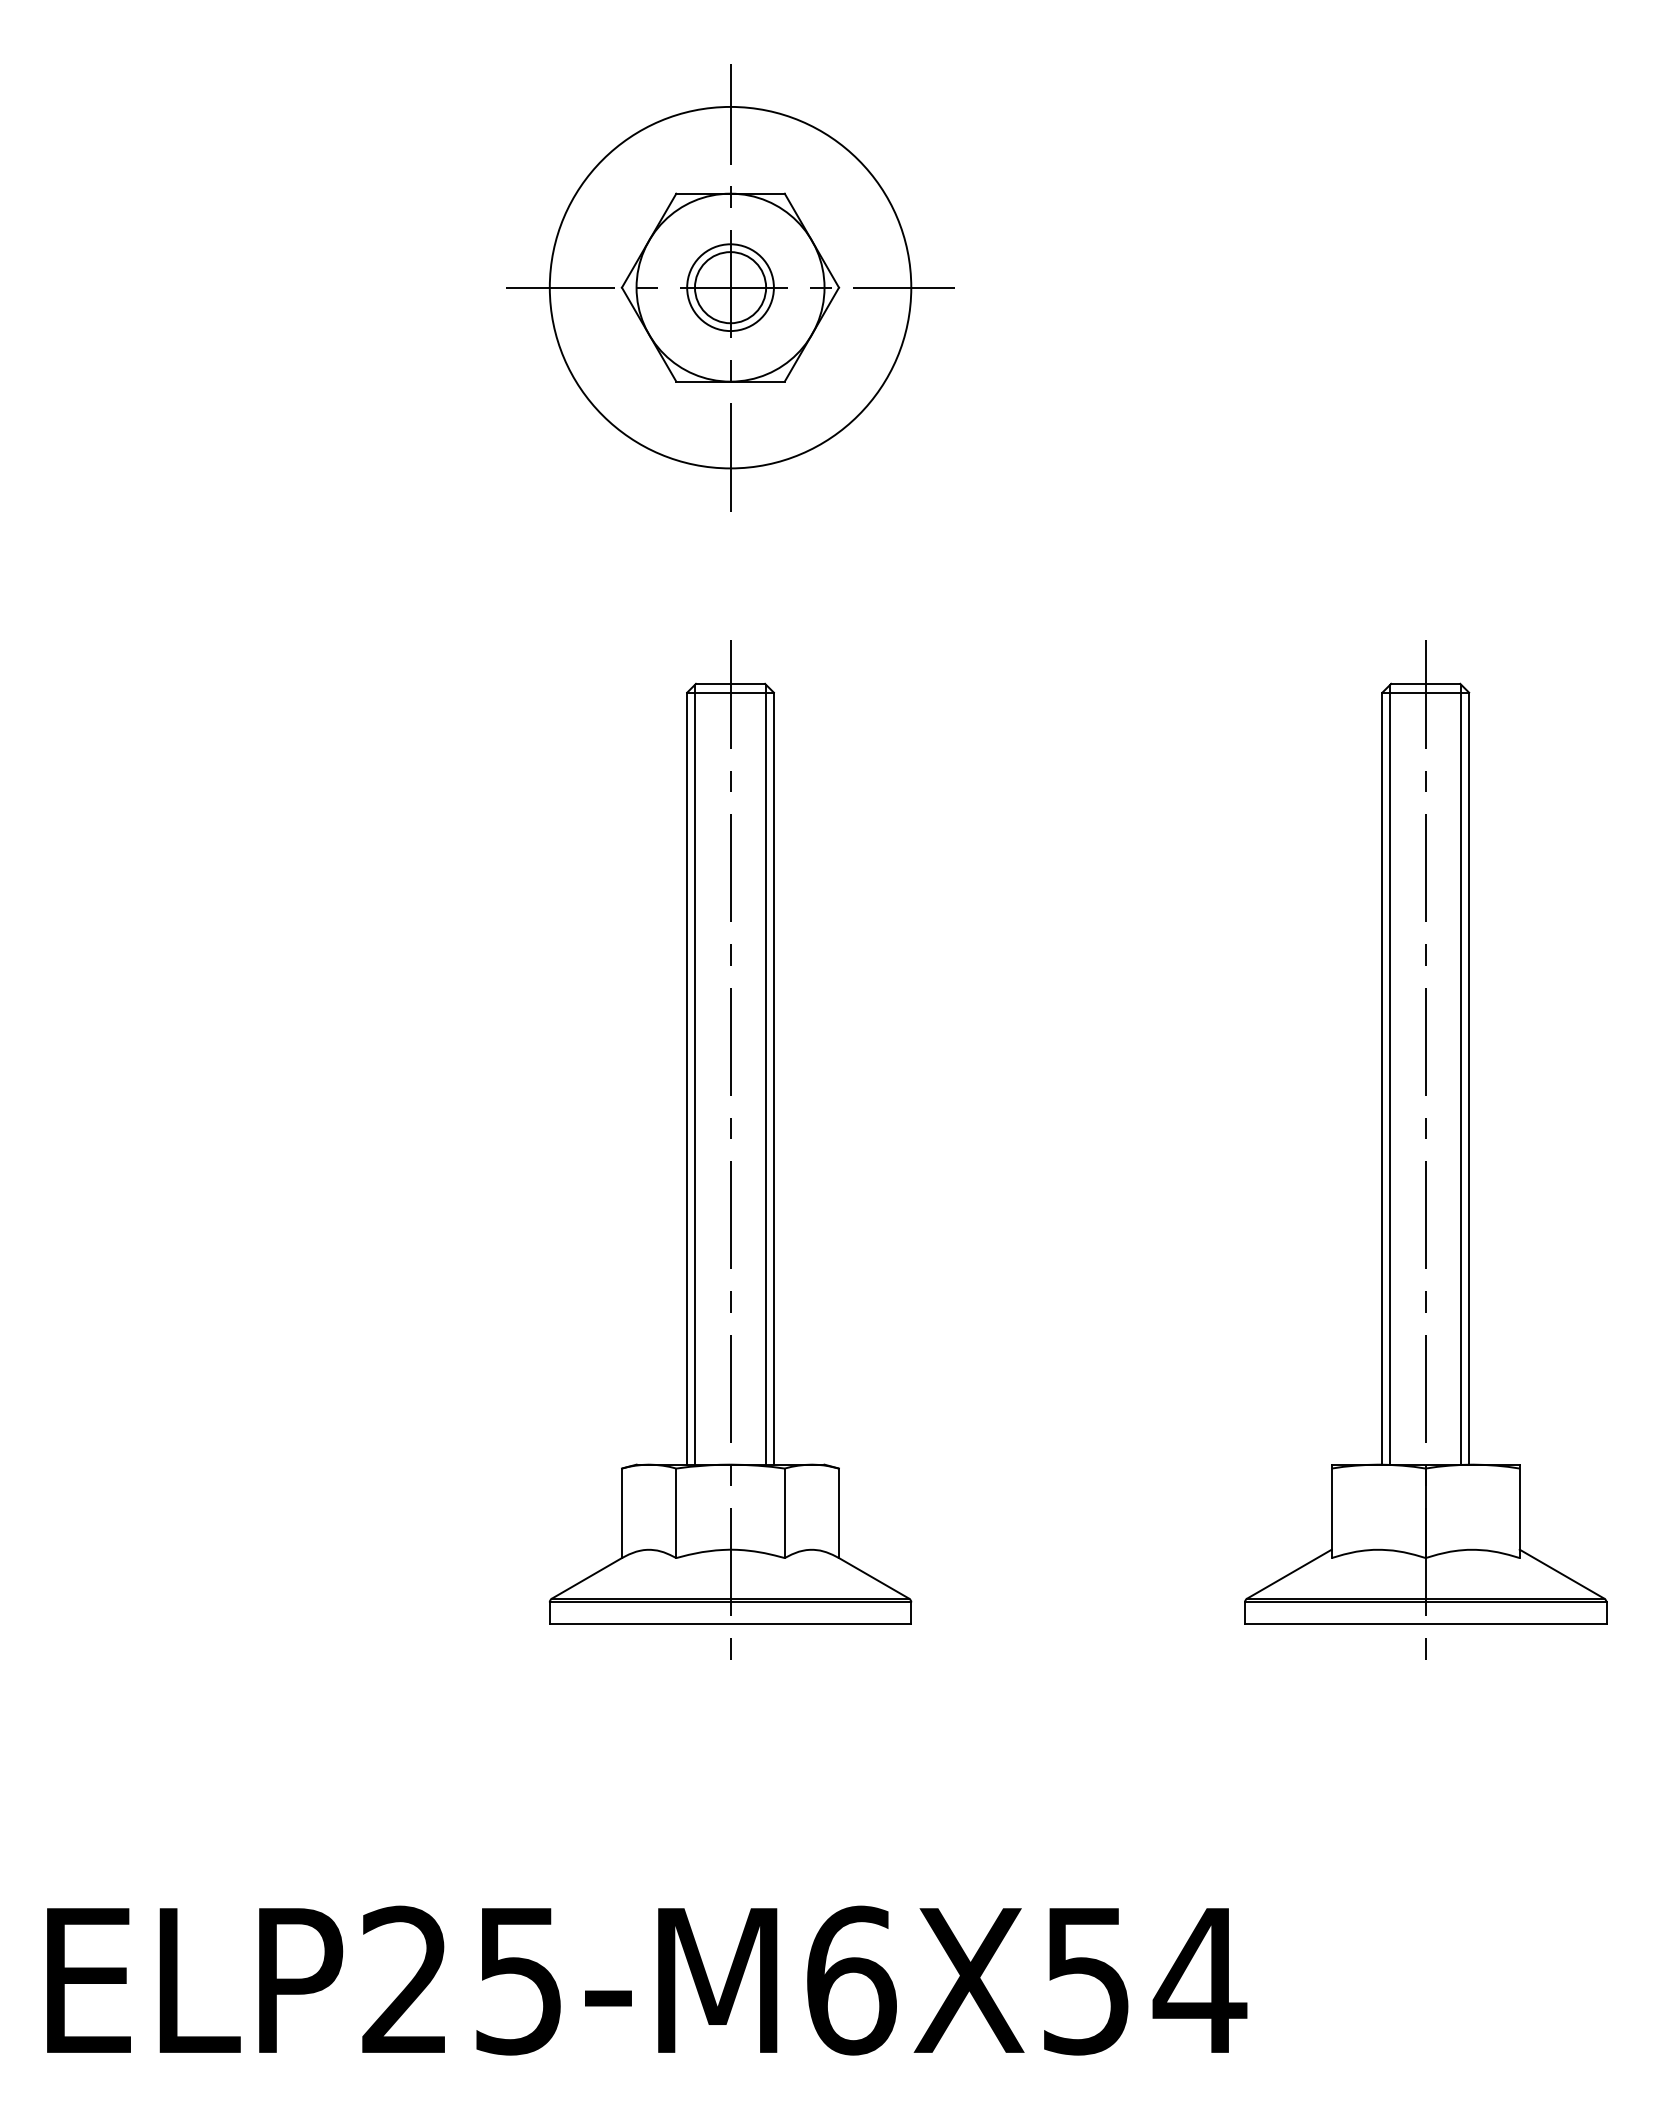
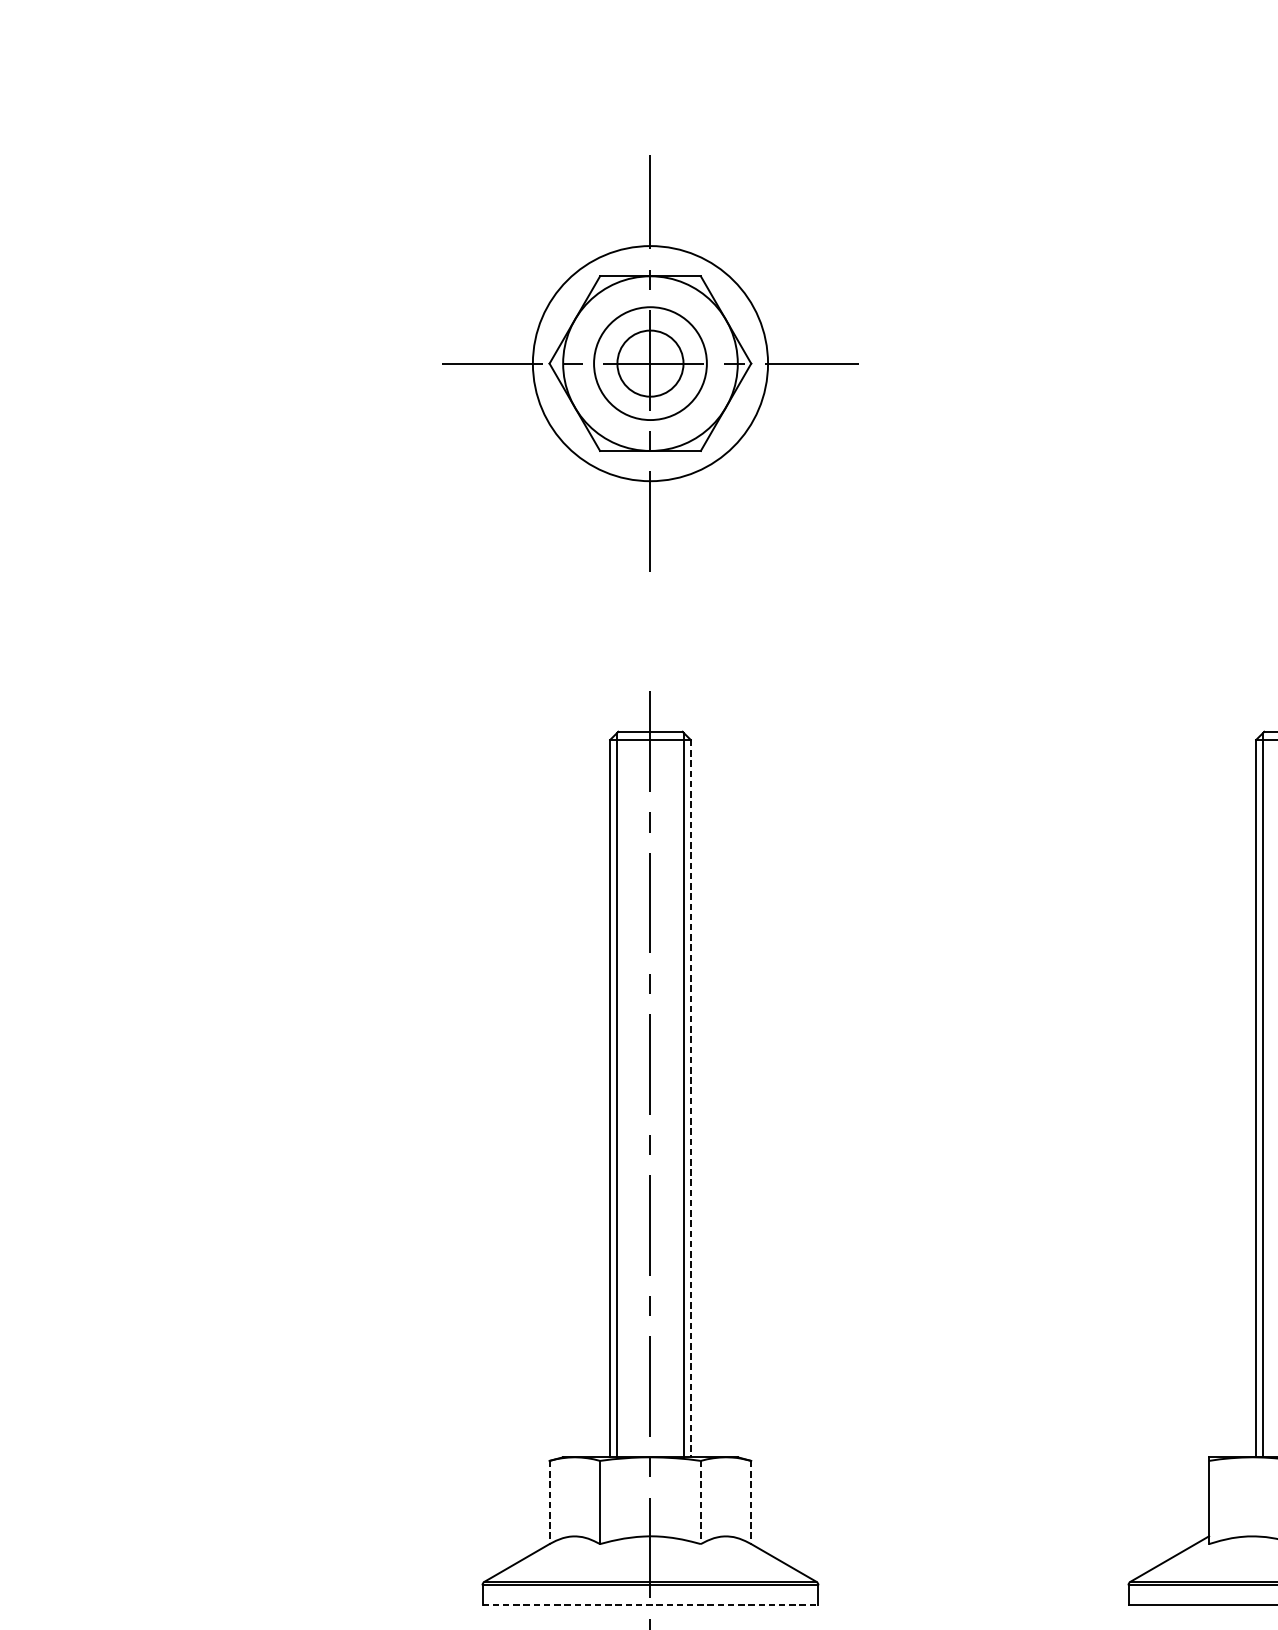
circle: (730, 287) -> (650, 363), size x0.7
circle: (730, 287) -> (650, 363), size x1.4
line: (773, 1078) -> (690, 1098), solid -> dashed
line: (621, 1513) -> (549, 1502), solid -> dashed
line: (784, 1513) -> (700, 1502), solid -> dashed
line: (839, 1513) -> (751, 1502), solid -> dashed
line: (730, 1623) -> (650, 1604), solid -> dashed

